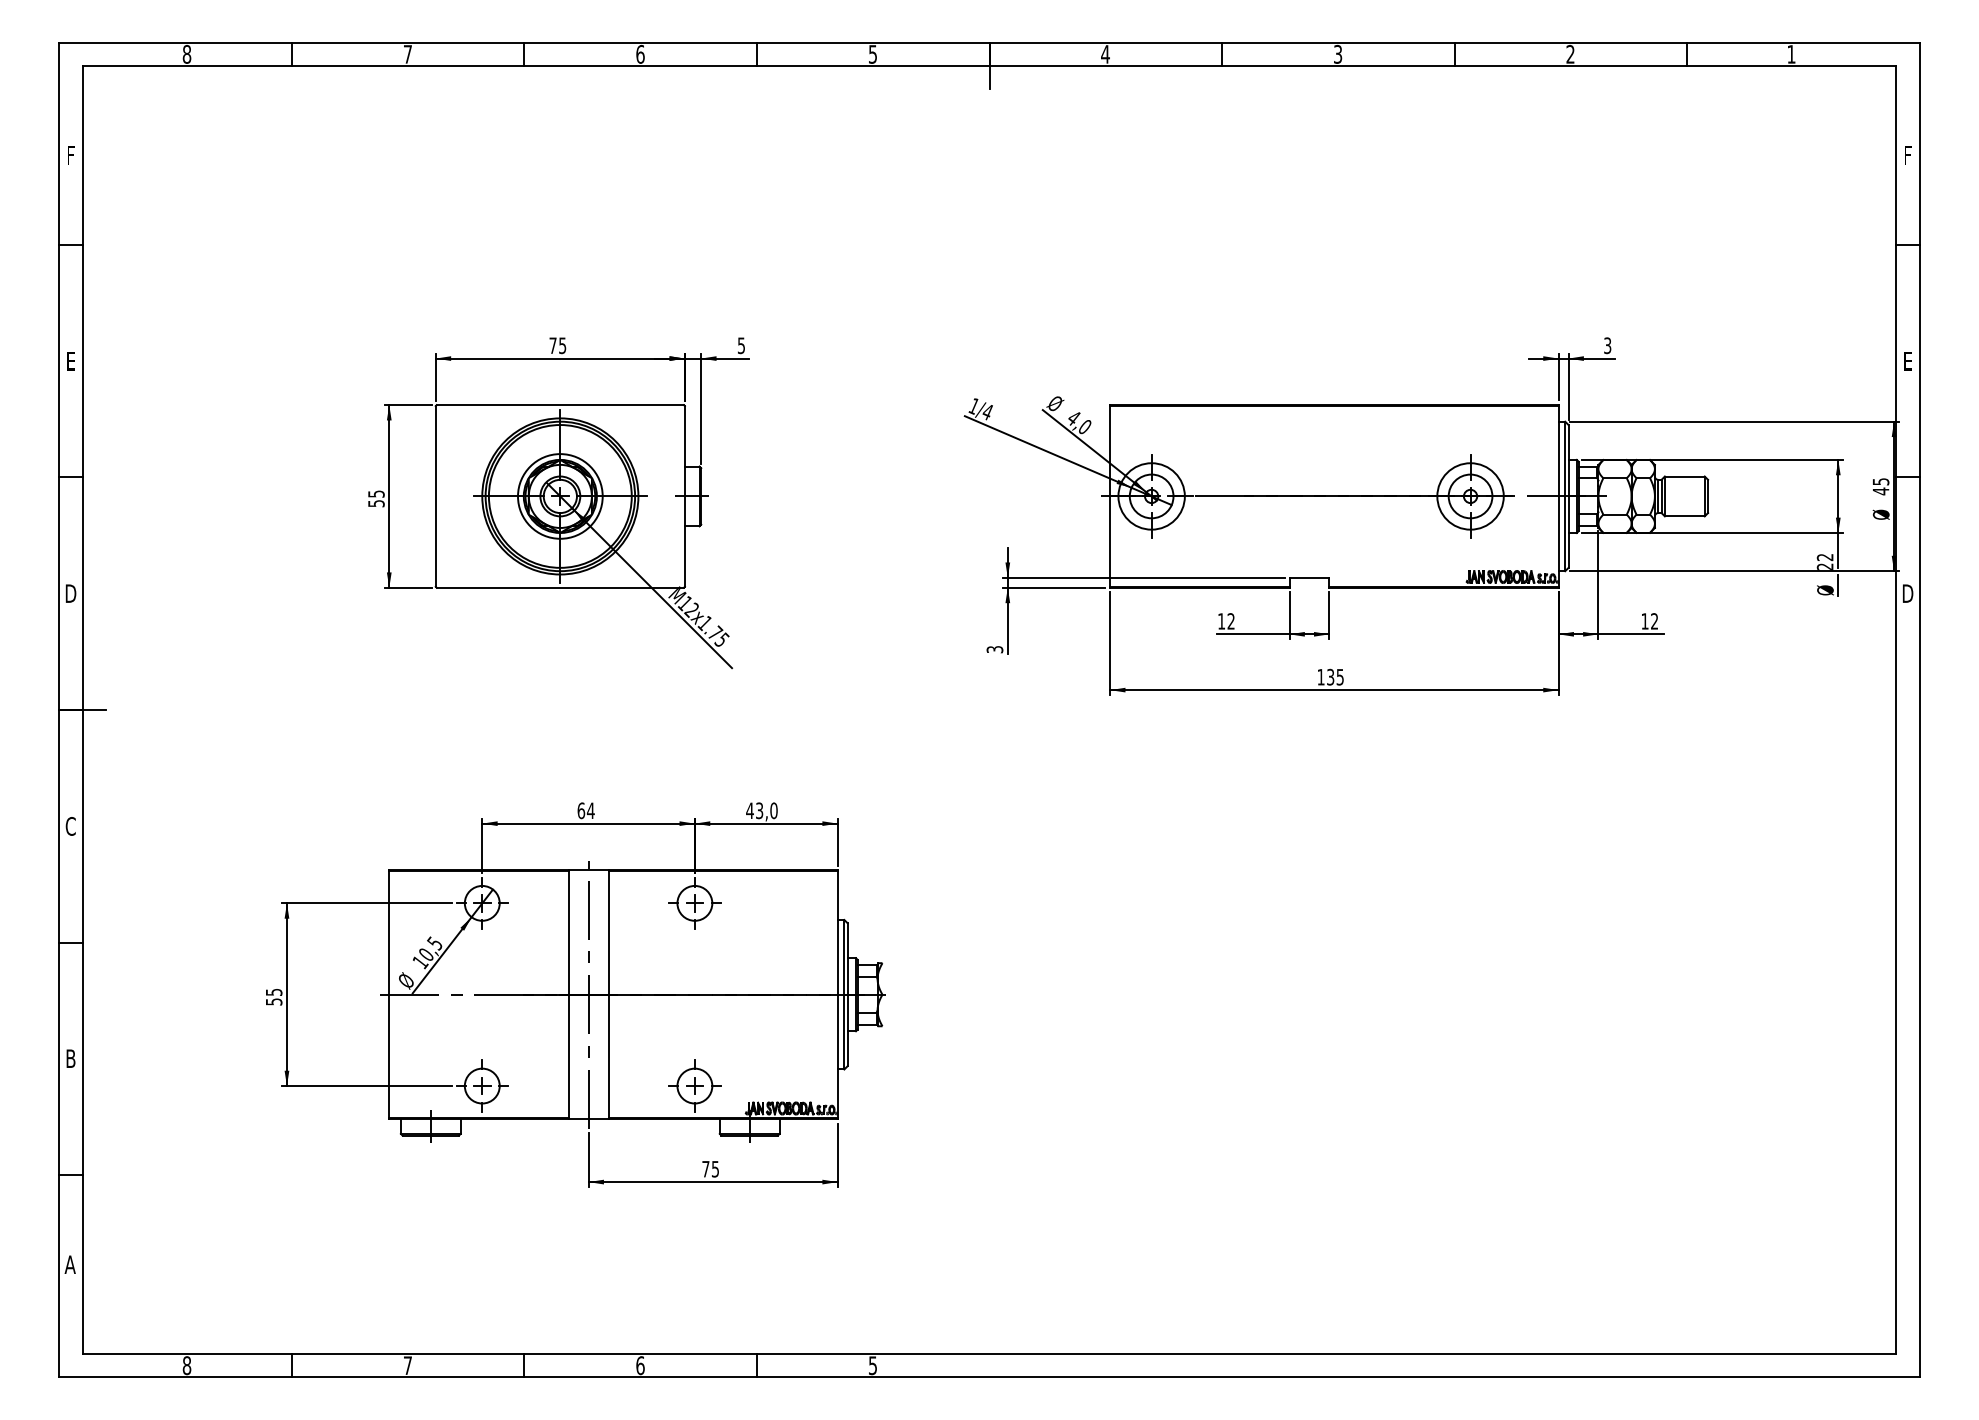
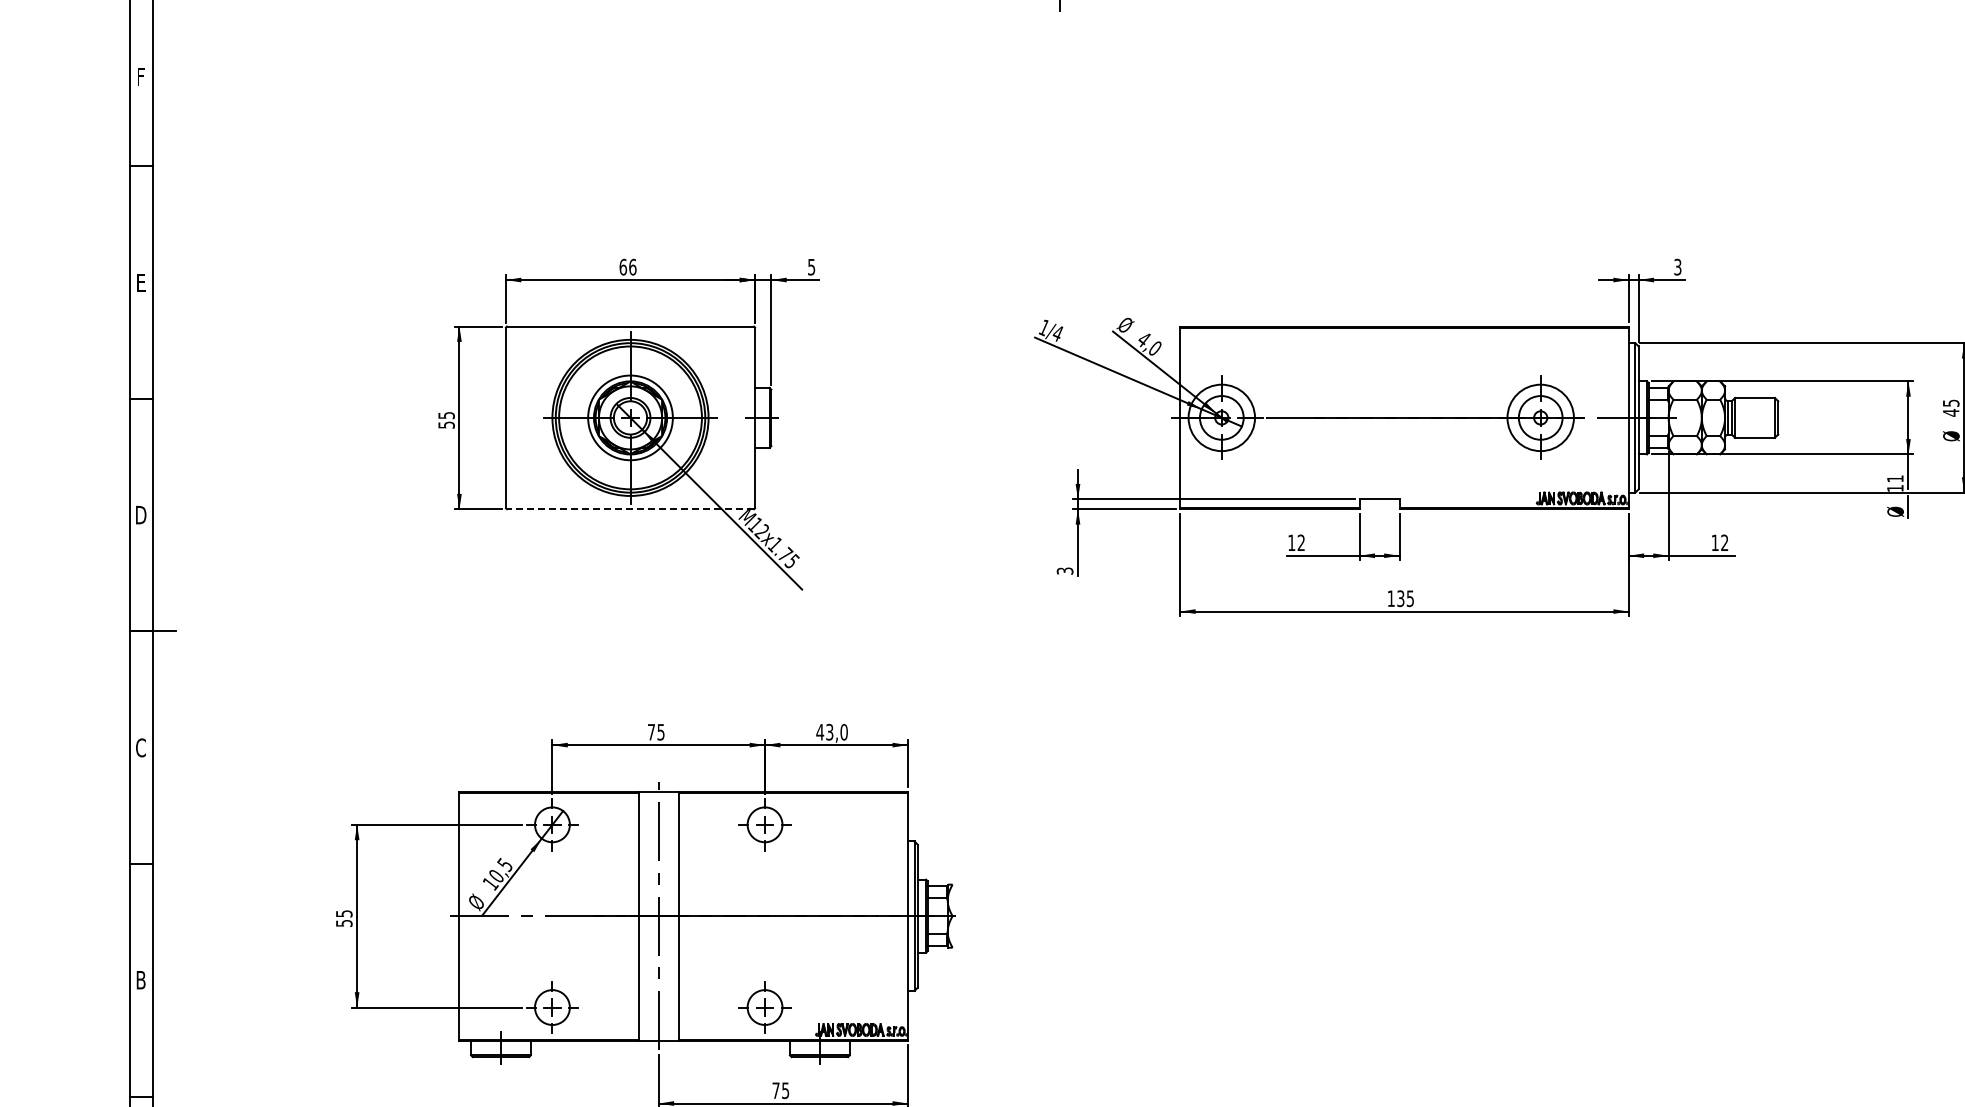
text: (557, 345) -> (627, 266), 75 -> 66
text: (1824, 561) -> (1894, 482), 22 -> 11
line: (560, 587) -> (630, 508), solid -> dashed
text: (585, 810) -> (655, 731), 64 -> 75

